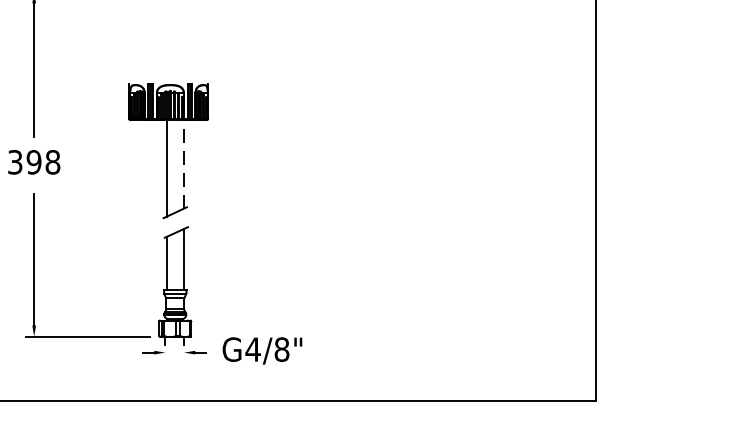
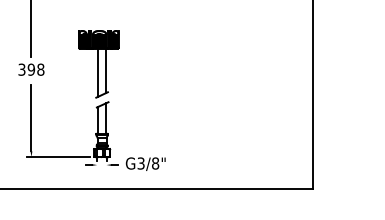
line: (184, 163) -> (106, 70), dashed -> solid
text: (251, 349) -> (140, 163), G4/8" -> G3/8"

